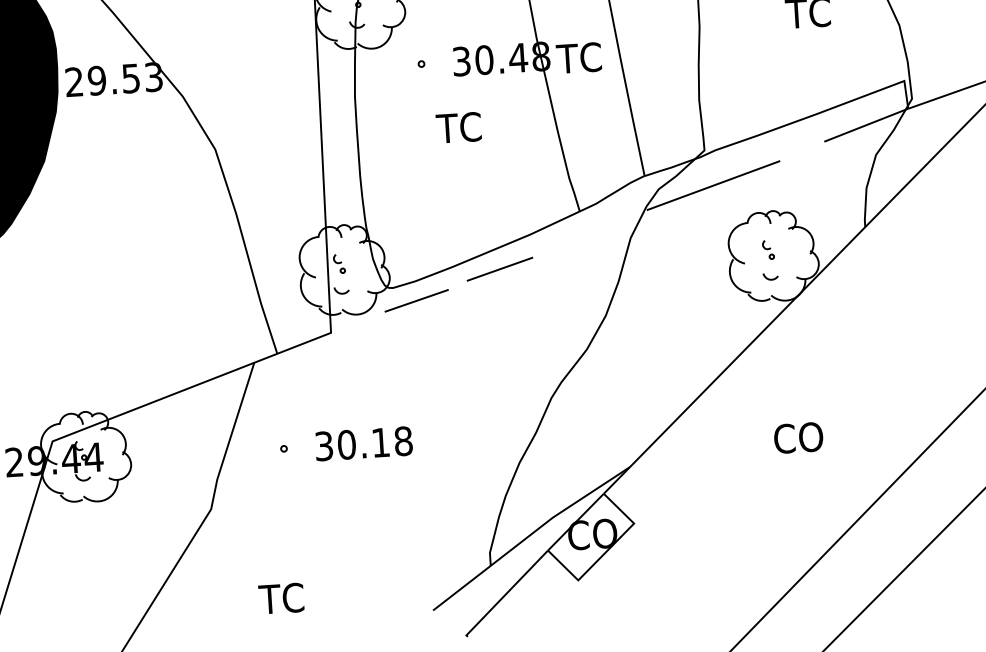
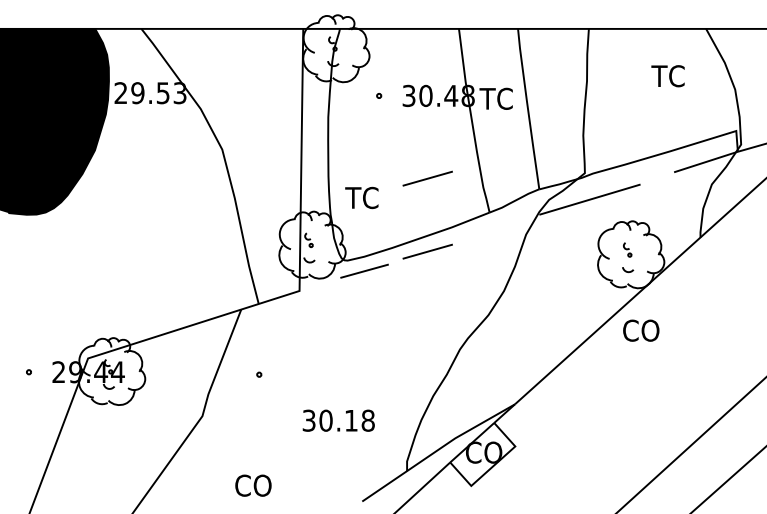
text: (458, 127) -> (361, 197), moved
line: (493, 170) -> (427, 178), added
text: (798, 437) -> (641, 330), moved
text: (363, 443) -> (338, 420), moved
text: (284, 598) -> (252, 485), TC -> CO

